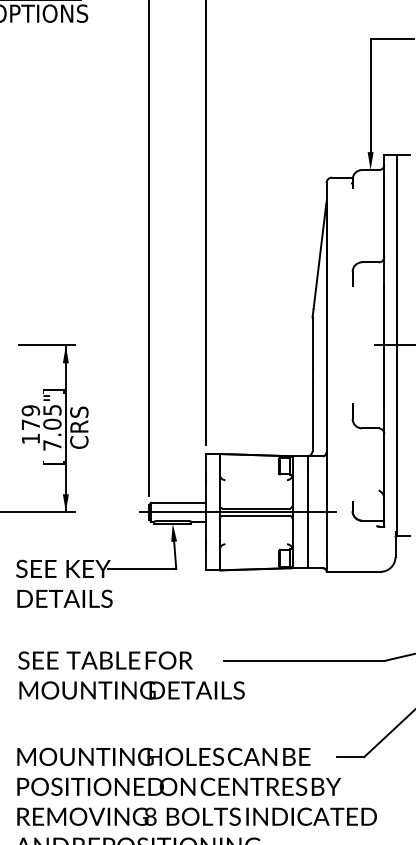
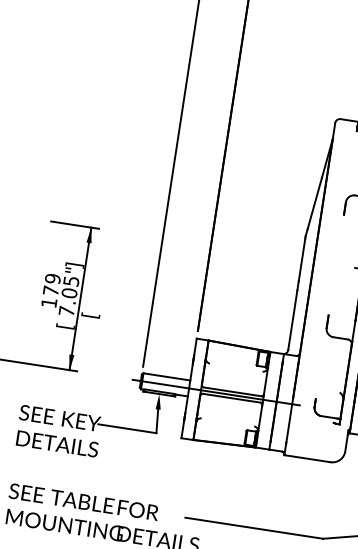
text: (80, 427) -> (93, 299), CRS -> [

